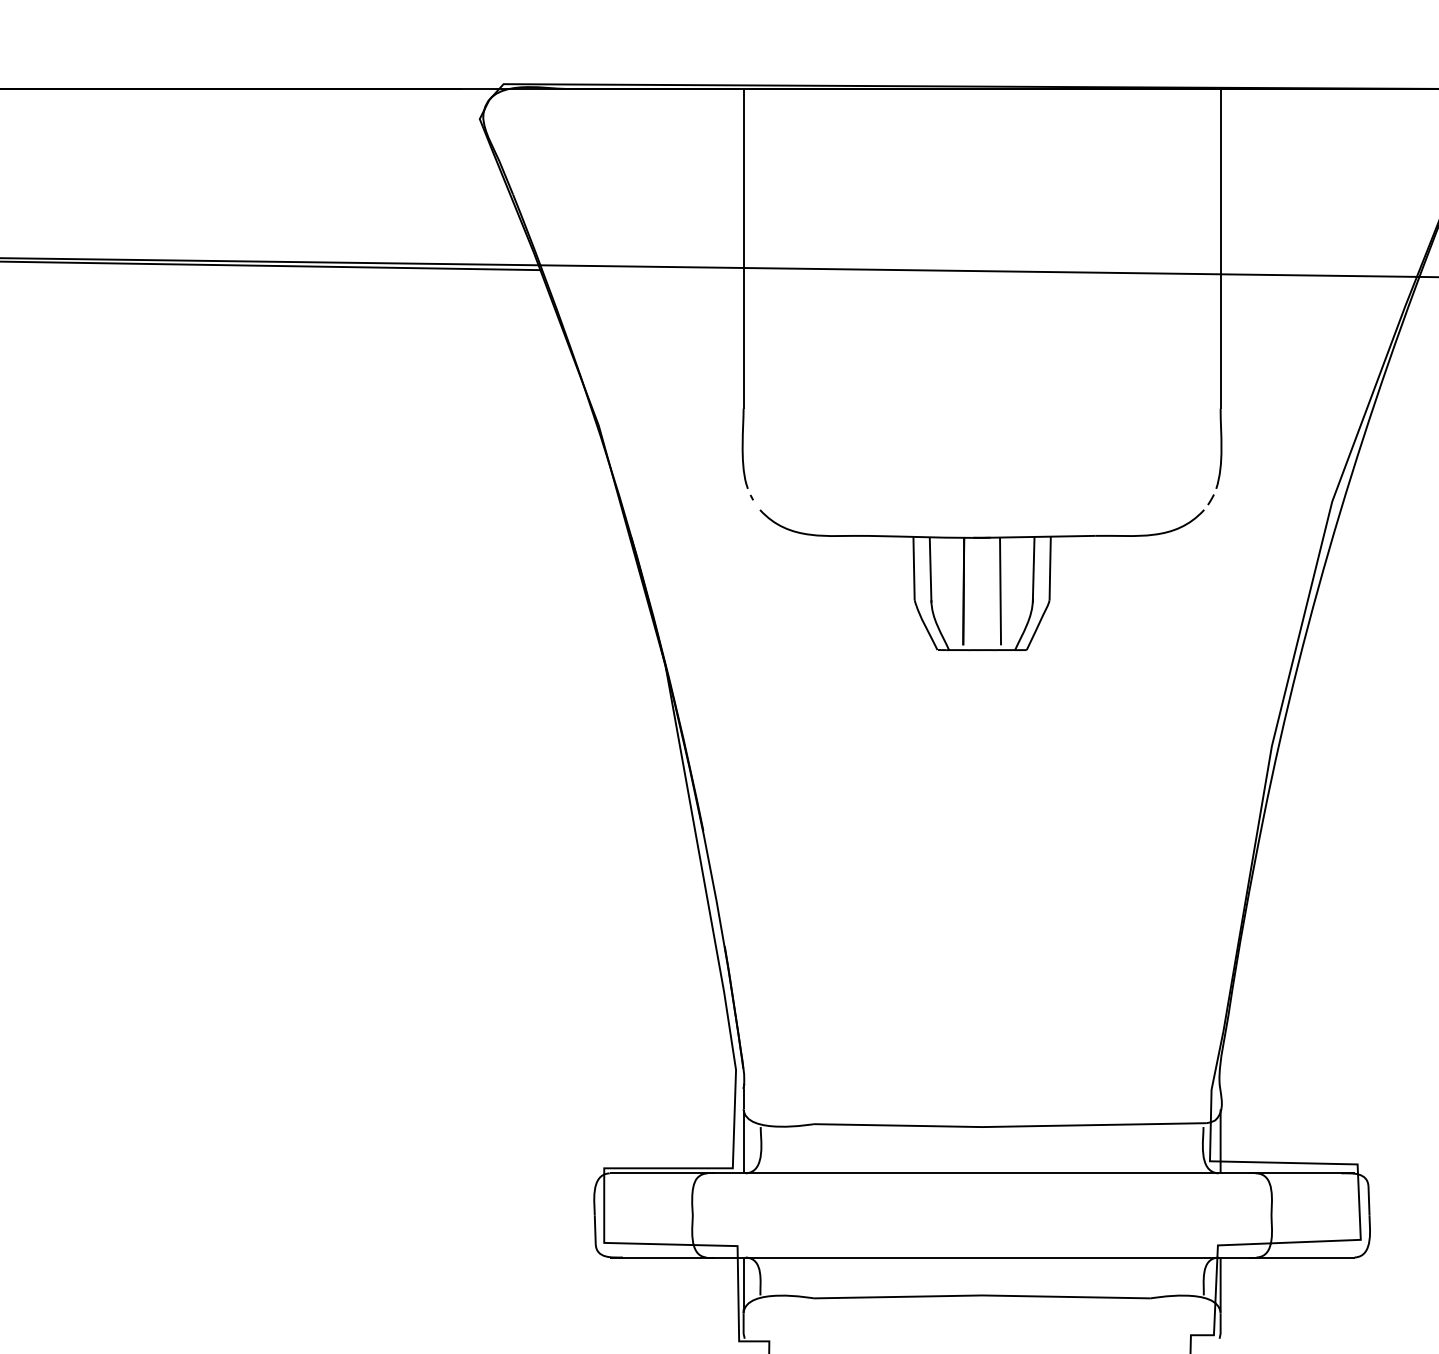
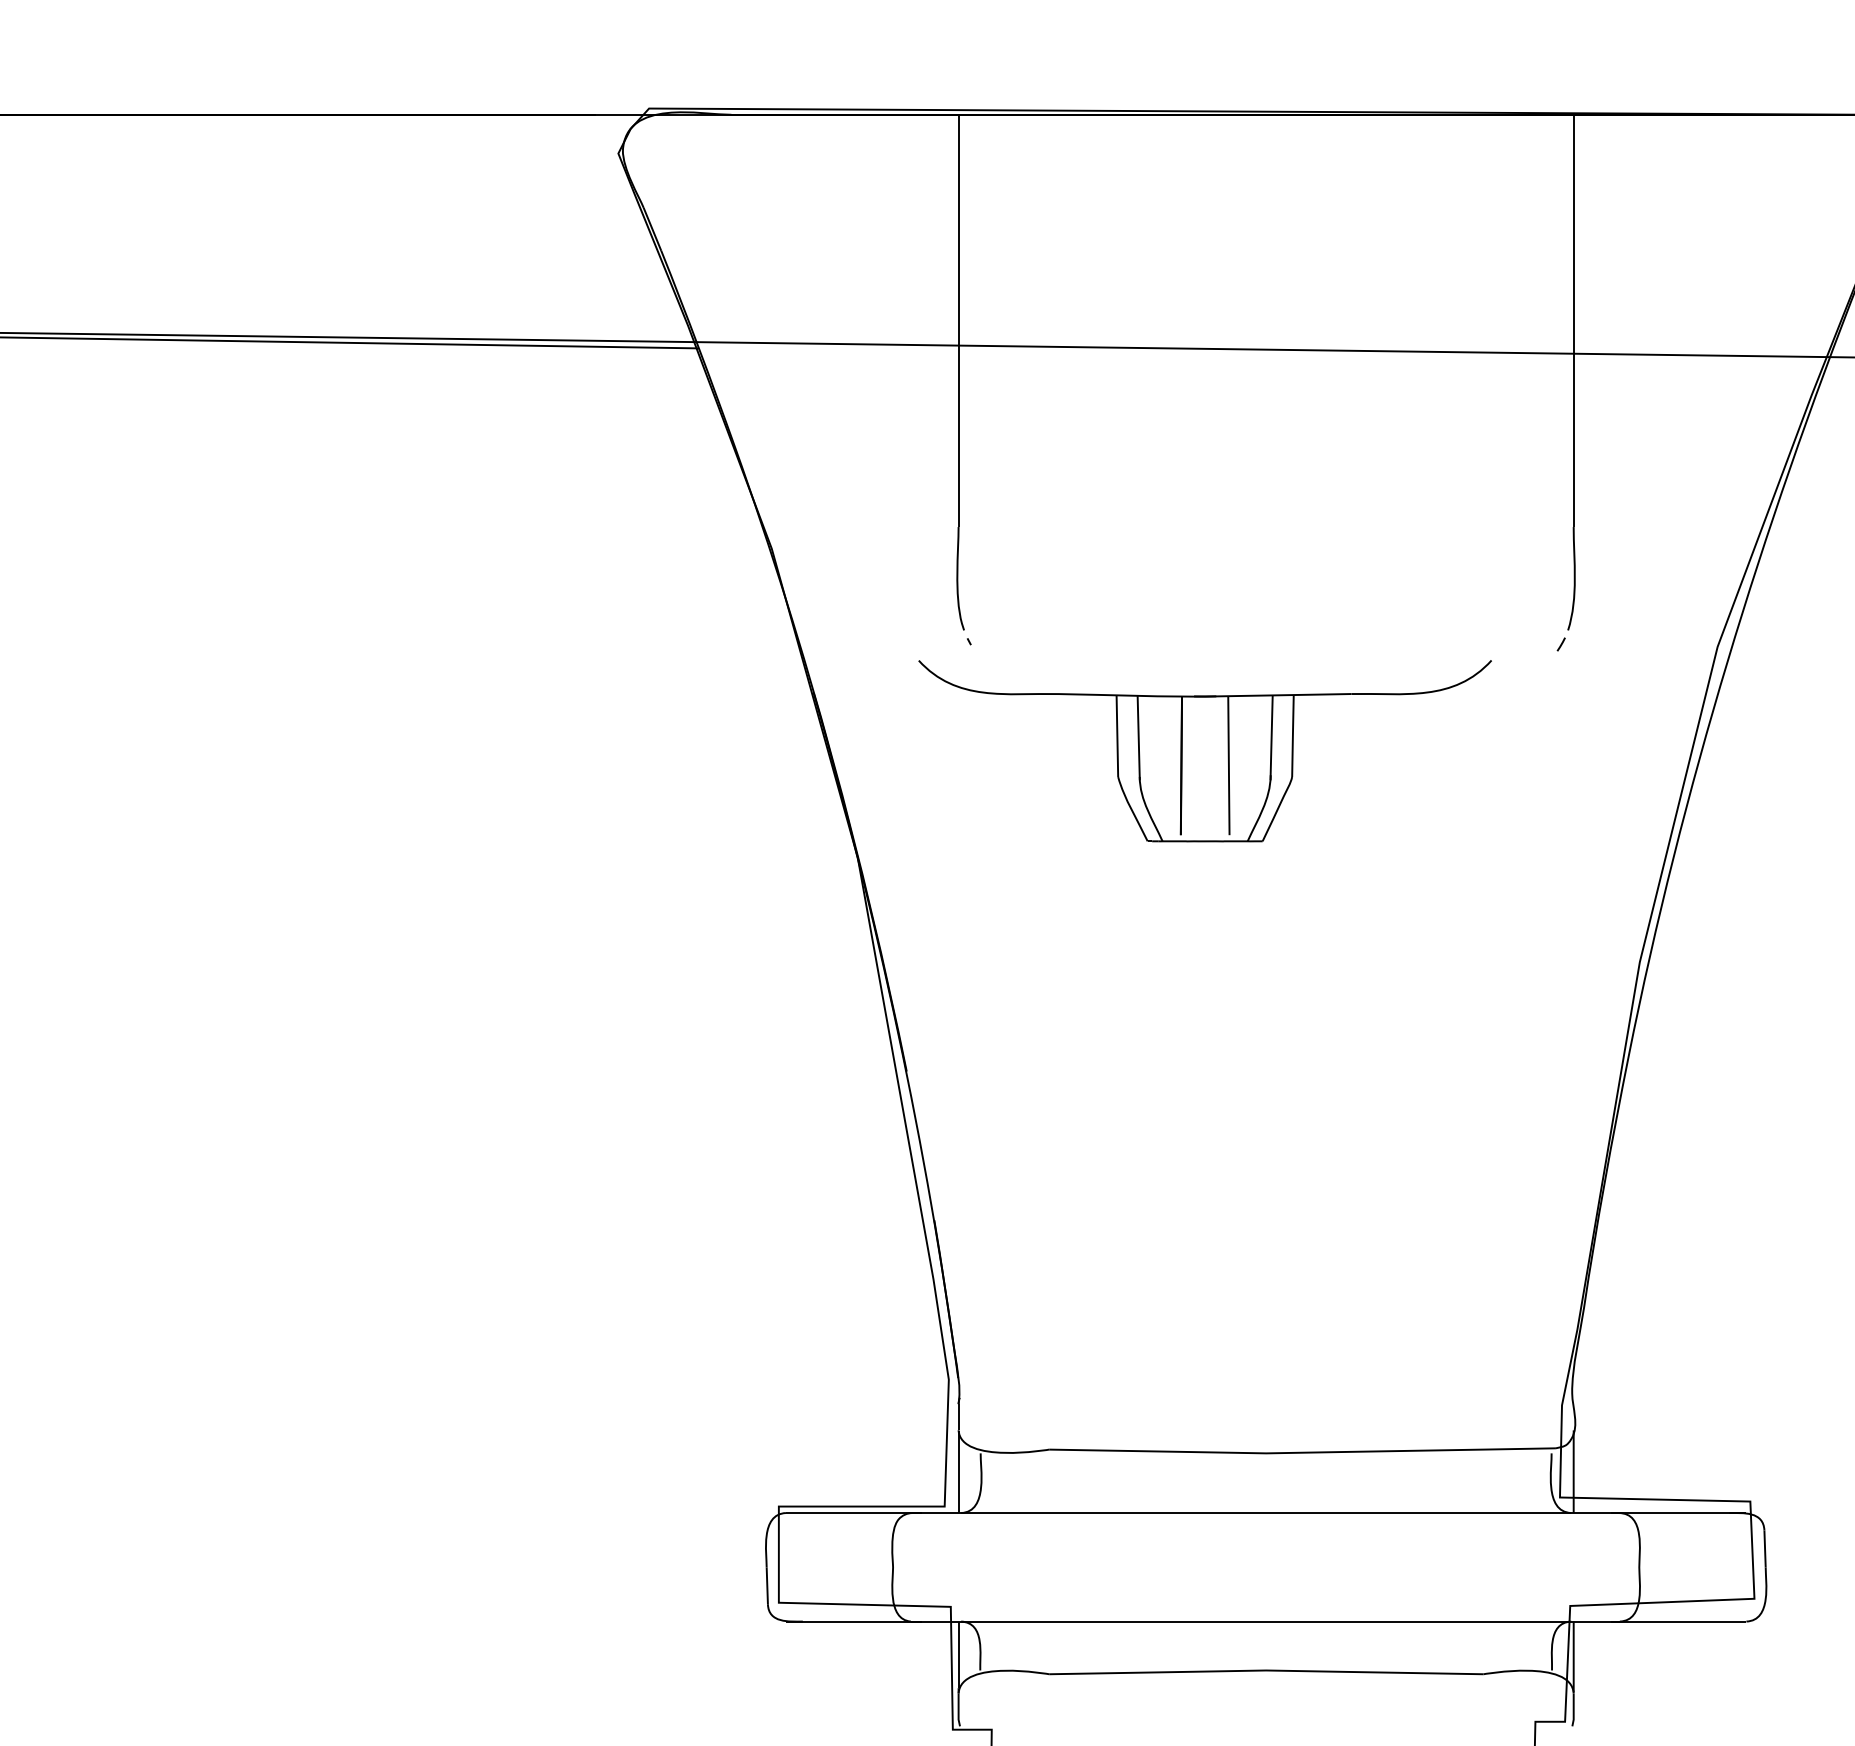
part: (981, 580) -> (1204, 751), moved

